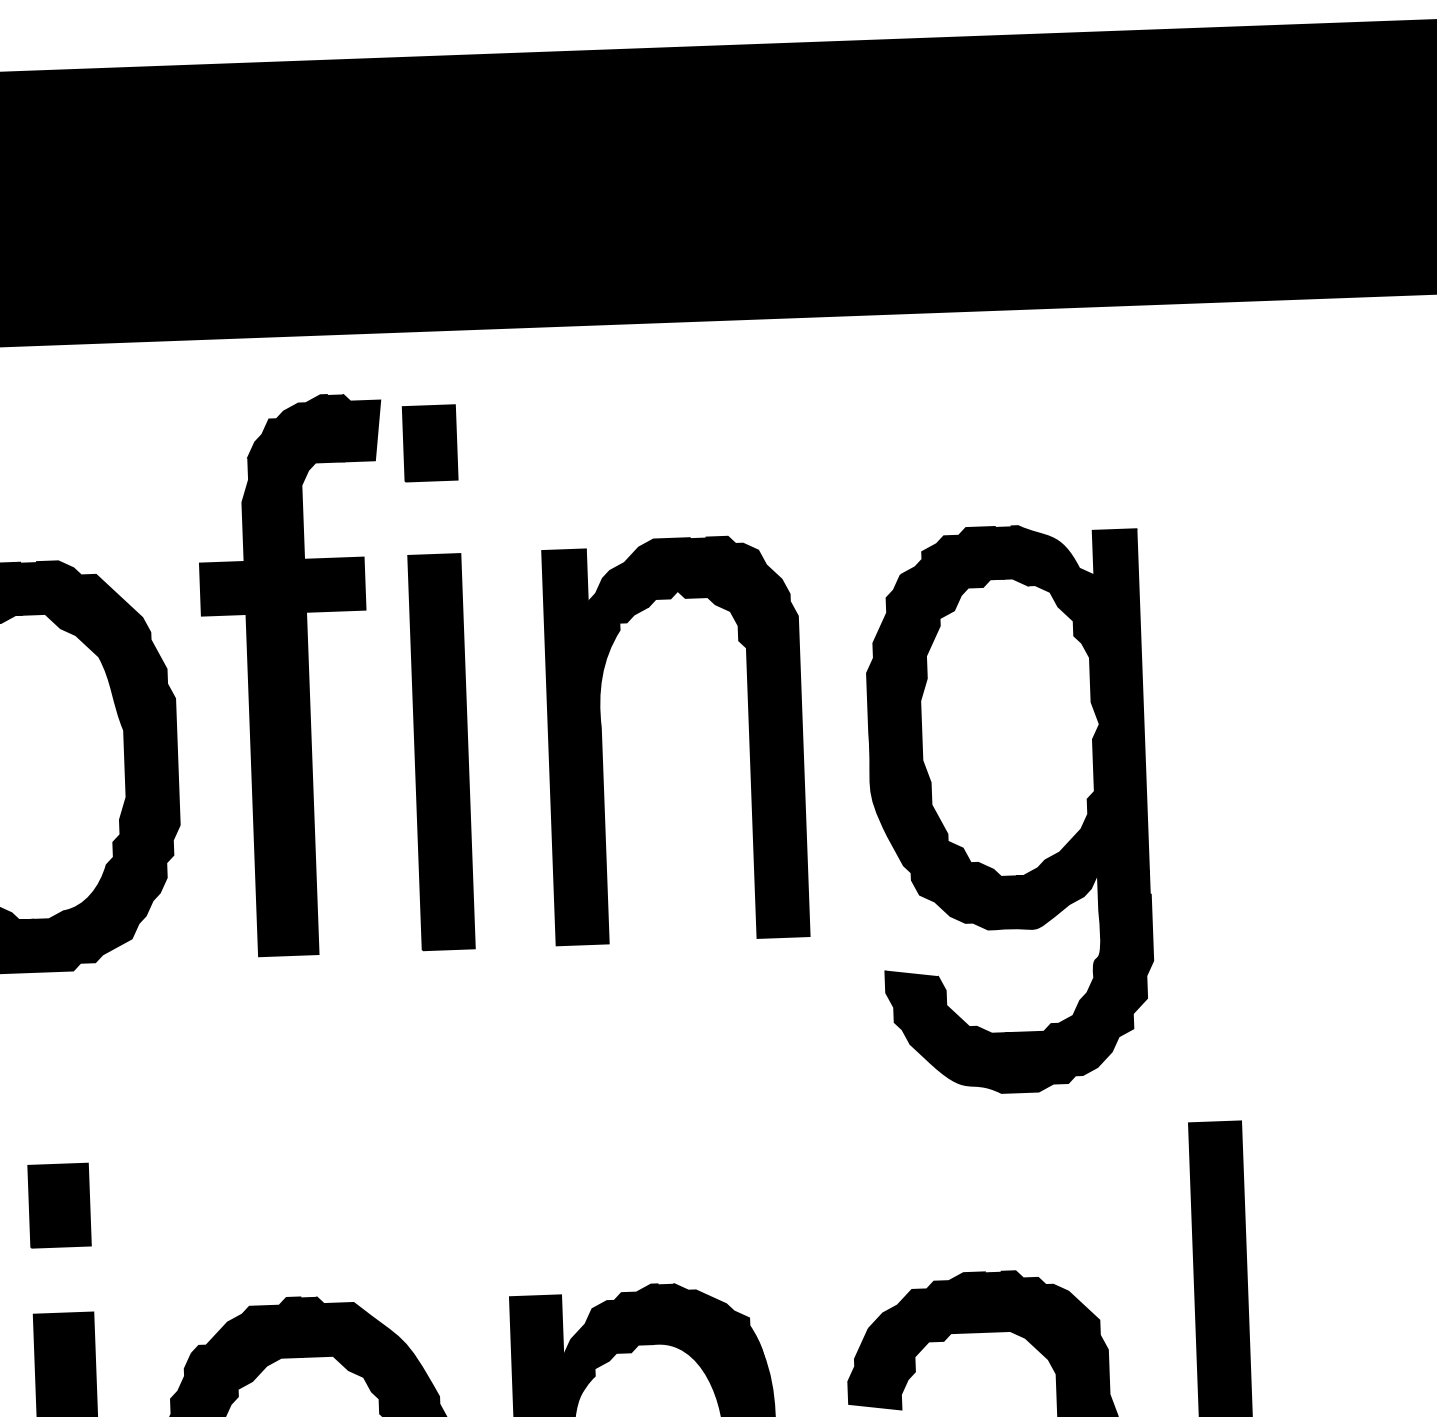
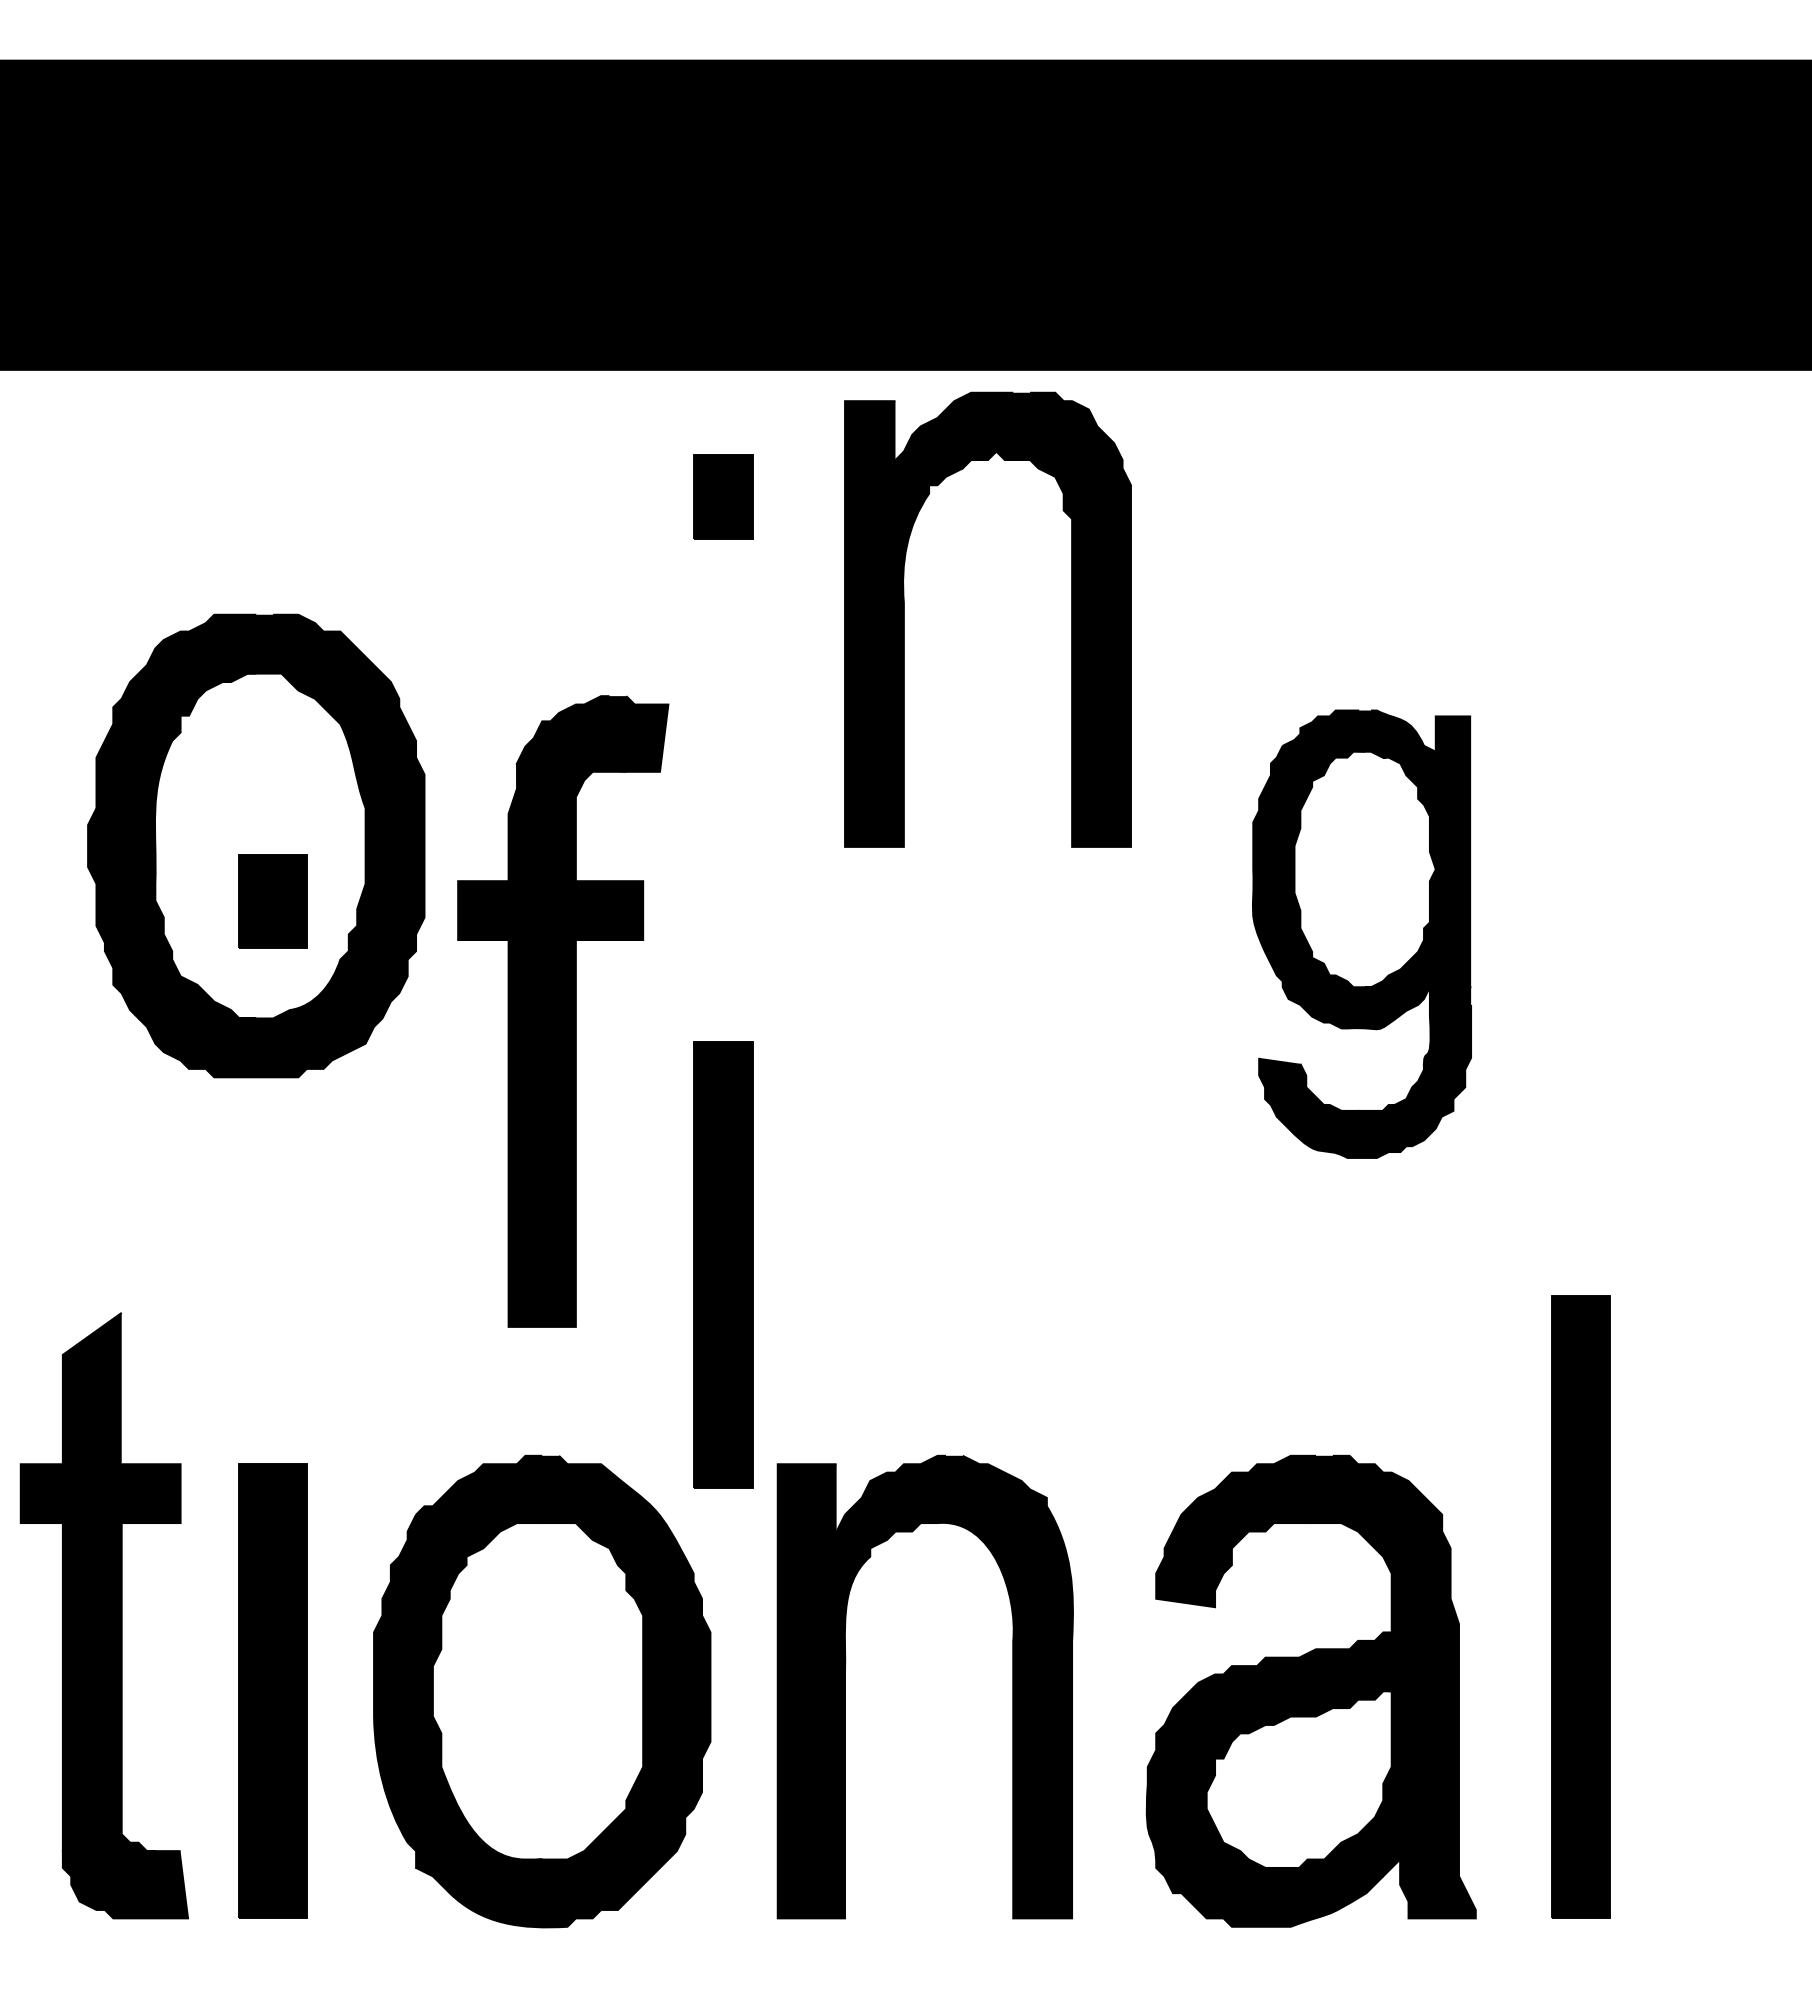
part: (297, 675) -> (563, 1011), moved
part: (601, 742) -> (904, 619), moved
part: (441, 751) -> (723, 1264), moved
part: (1009, 808) -> (1361, 933), size x0.7
part: (59, 1205) -> (272, 901), moved

